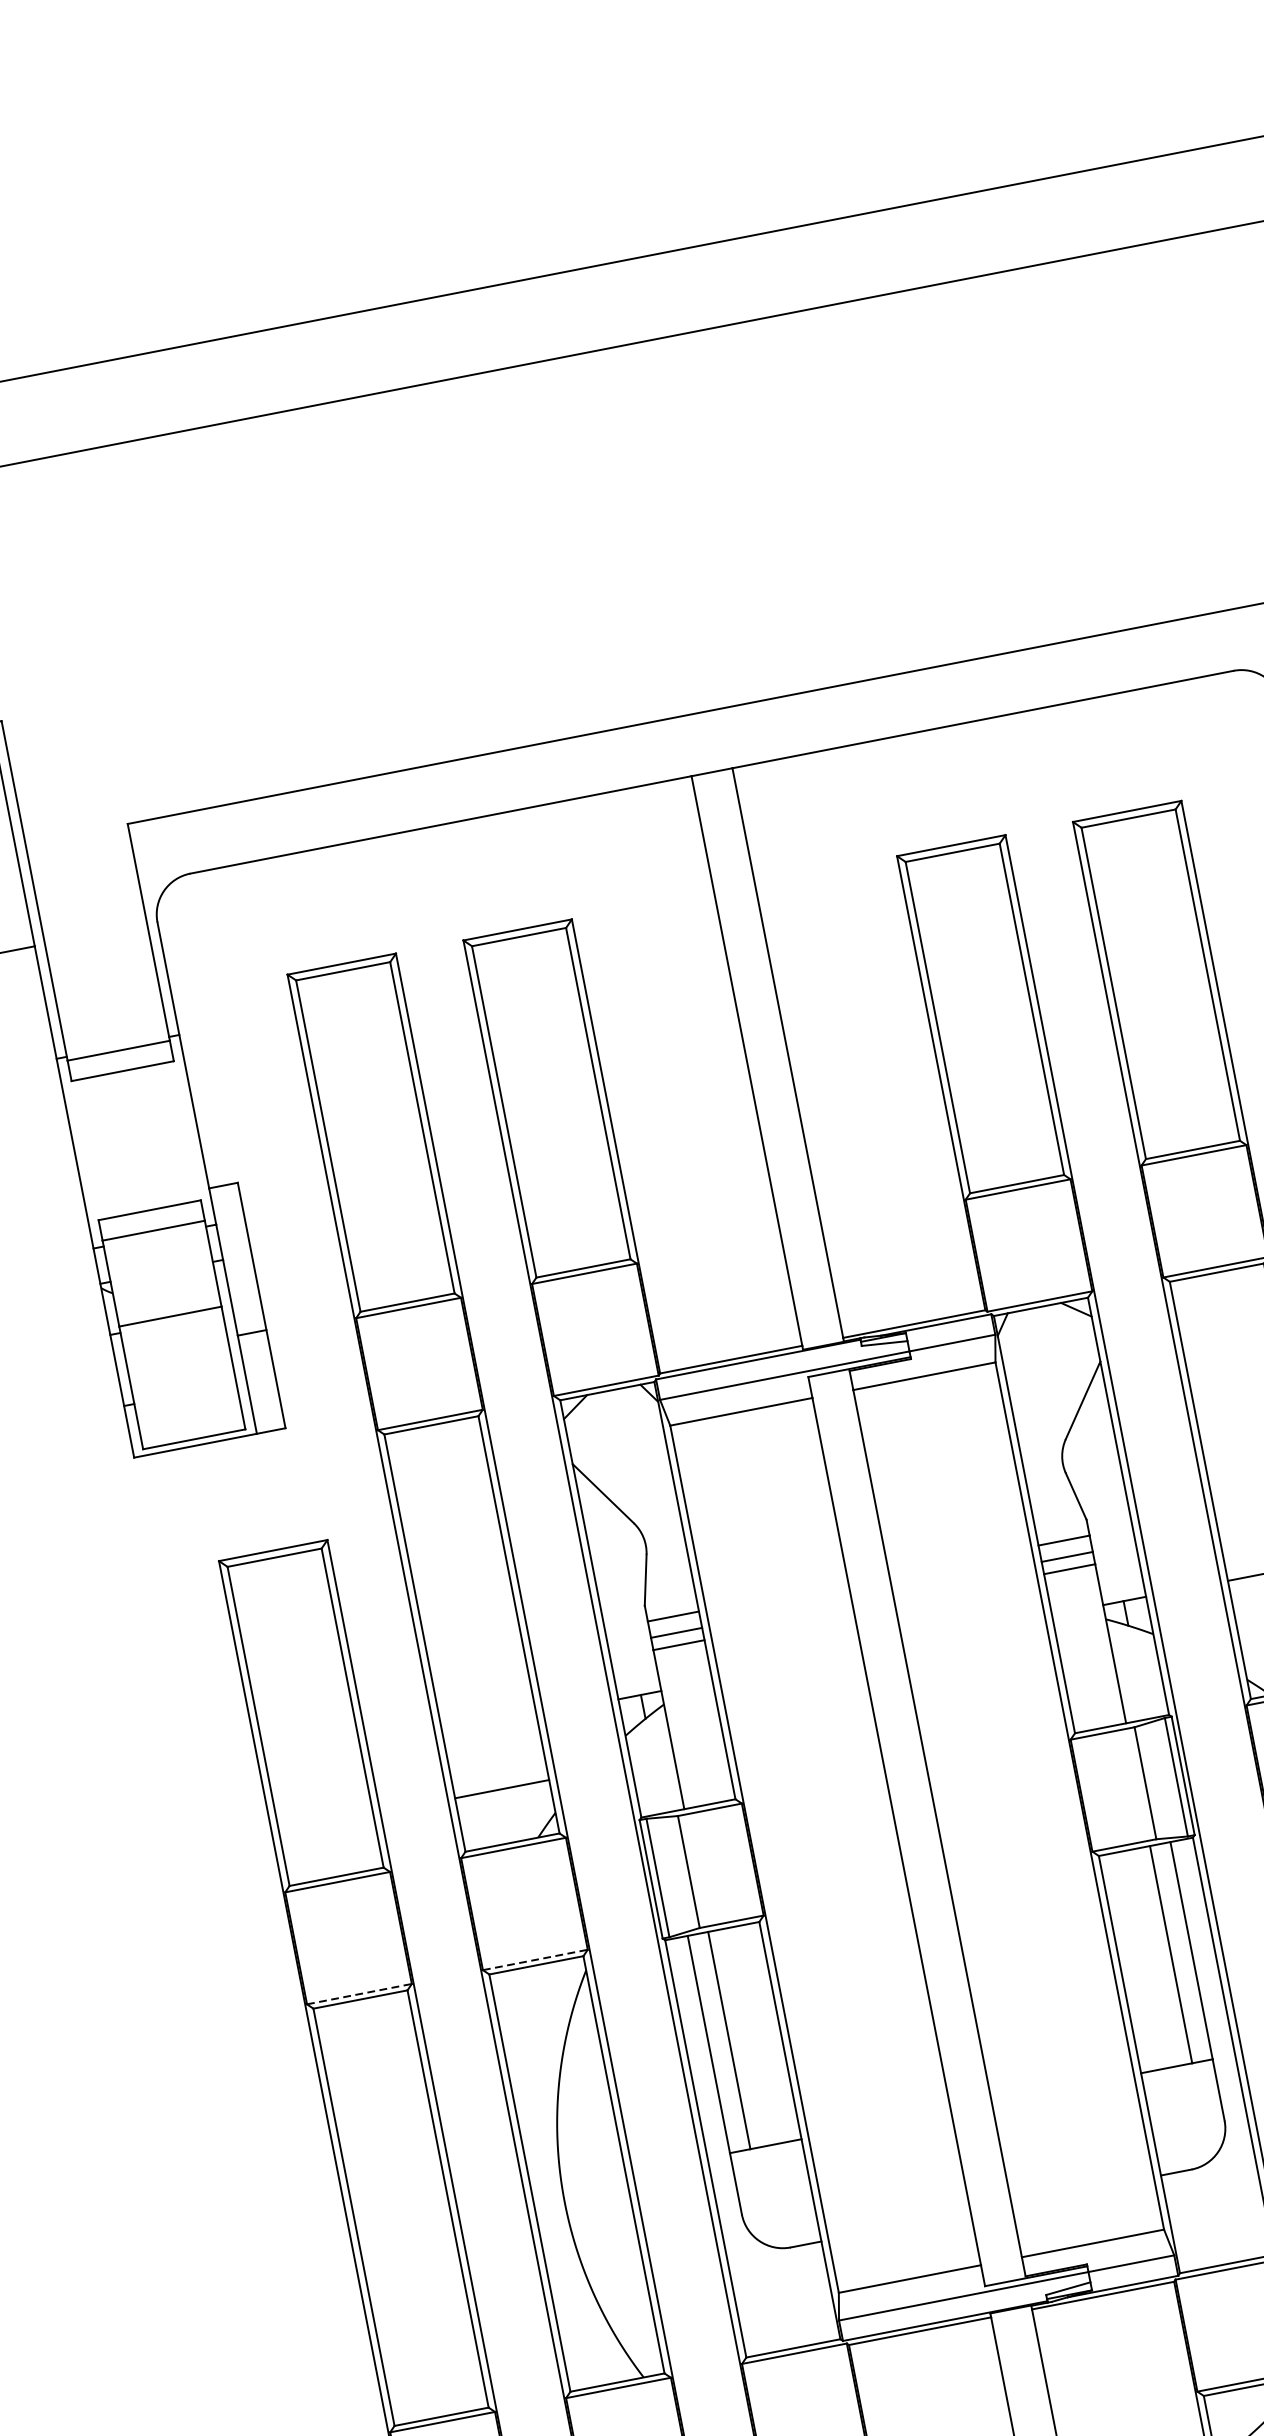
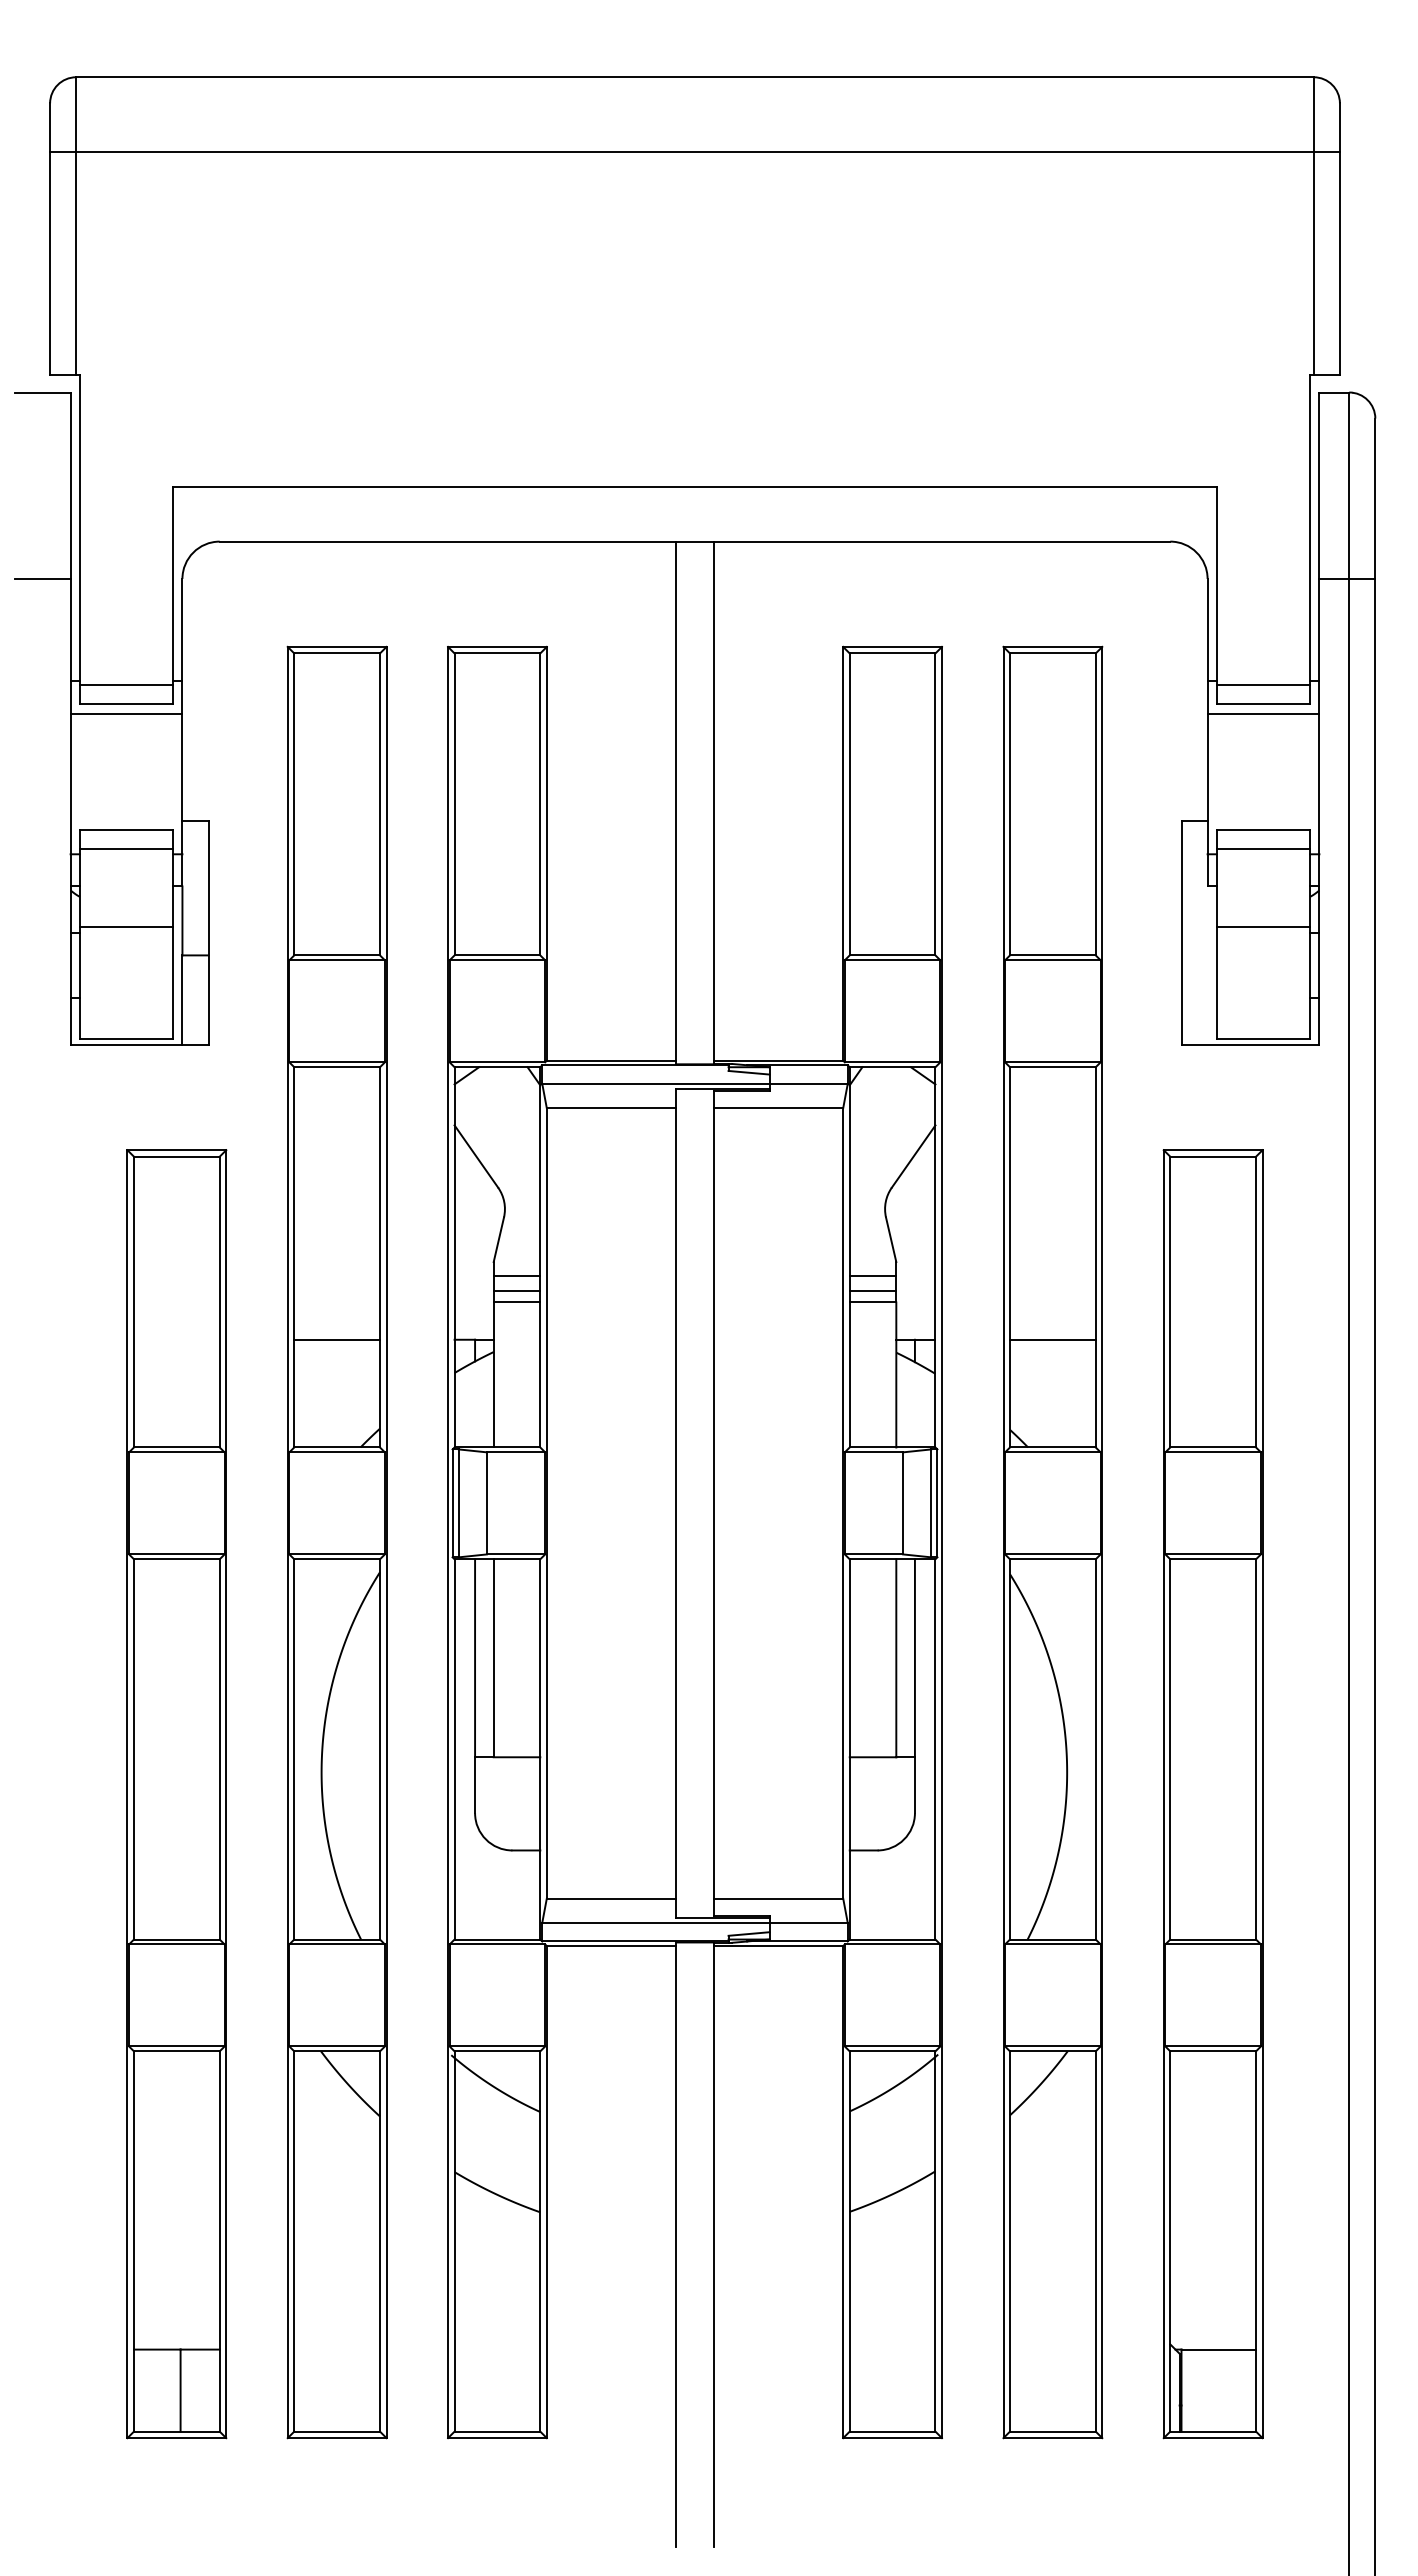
line: (124, 1082) -> (126, 713), added
line: (502, 1788) -> (337, 1339), moved
line: (535, 1959) -> (337, 1554), dashed -> solid
line: (359, 1994) -> (176, 1554), dashed -> solid

